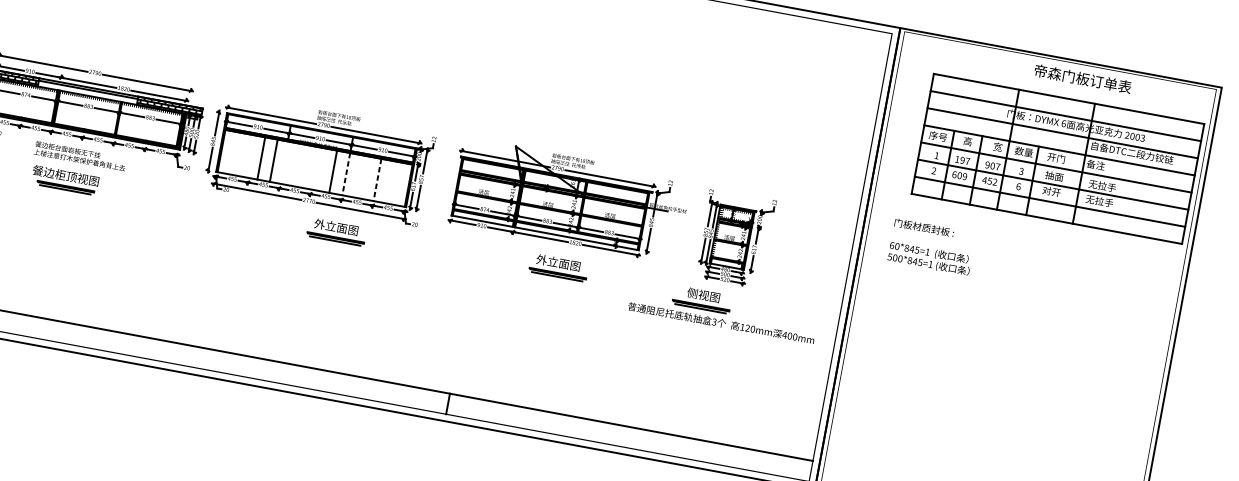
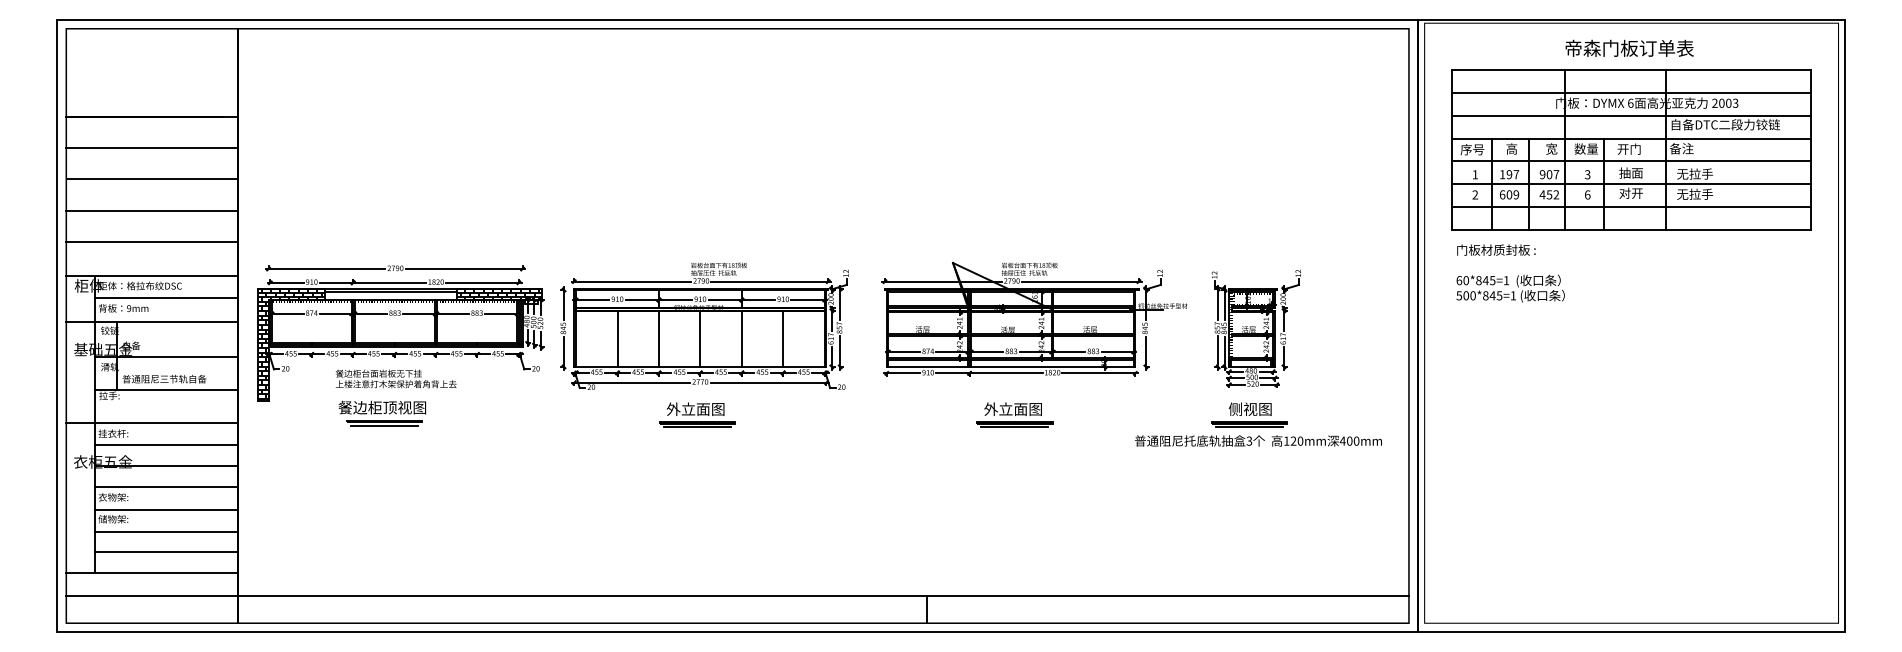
text: (1083, 78) -> (1629, 47), moved
line: (261, 158) -> (658, 338), moved
part: (1057, 158) -> (1631, 149), moved
line: (273, 160) -> (617, 338), moved
line: (333, 171) -> (700, 338), moved
line: (345, 174) -> (741, 339), dashed -> solid
line: (377, 180) -> (783, 339), dashed -> solid
part: (337, 231) -> (697, 414), moved
text: (931, 247) -> (1510, 273), moved
part: (558, 267) -> (1014, 414), moved
part: (702, 299) -> (1249, 414), moved

